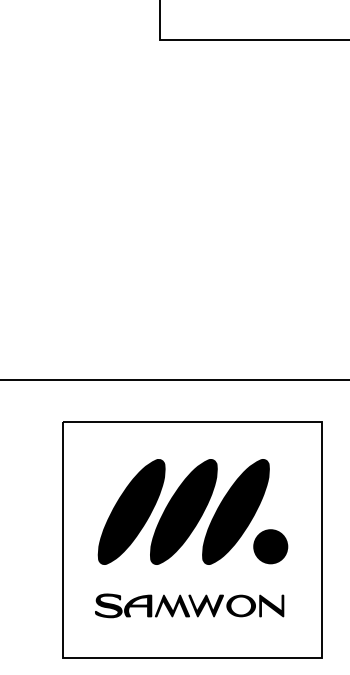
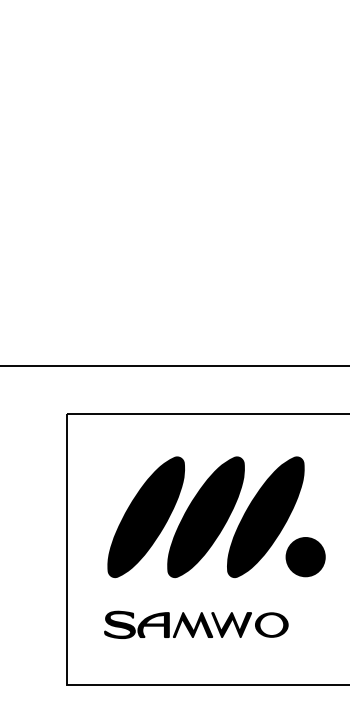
fill: (271, 605) -> (306, 624), removed

